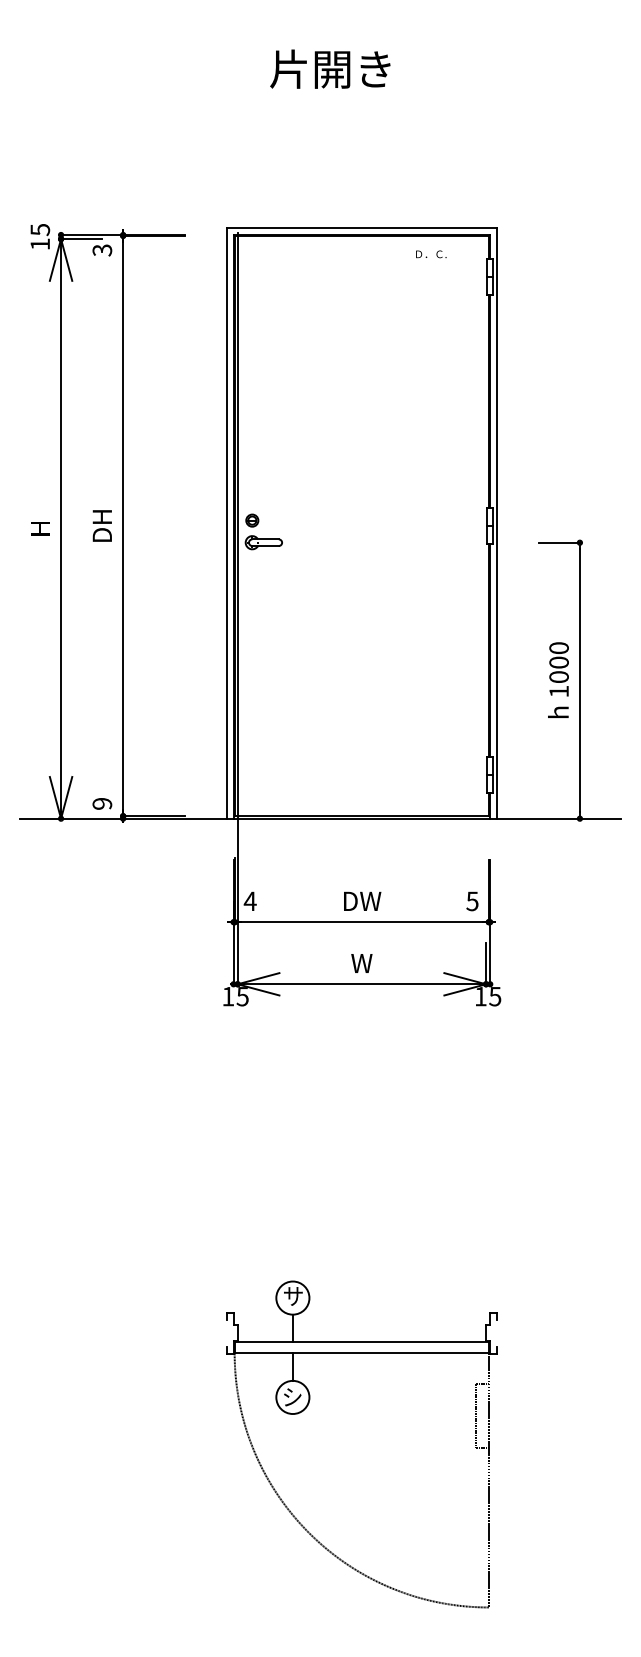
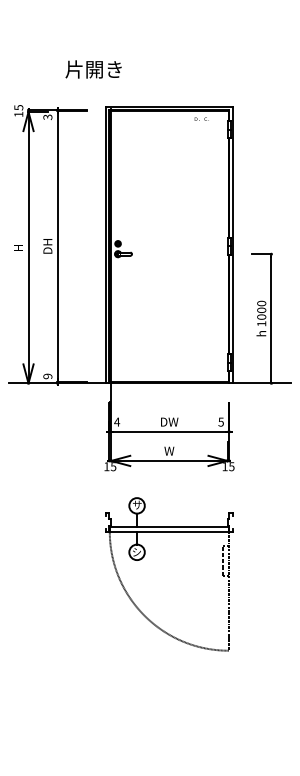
text: (330, 69) -> (93, 69), moved
part: (308, 1408) -> (144, 557), moved

